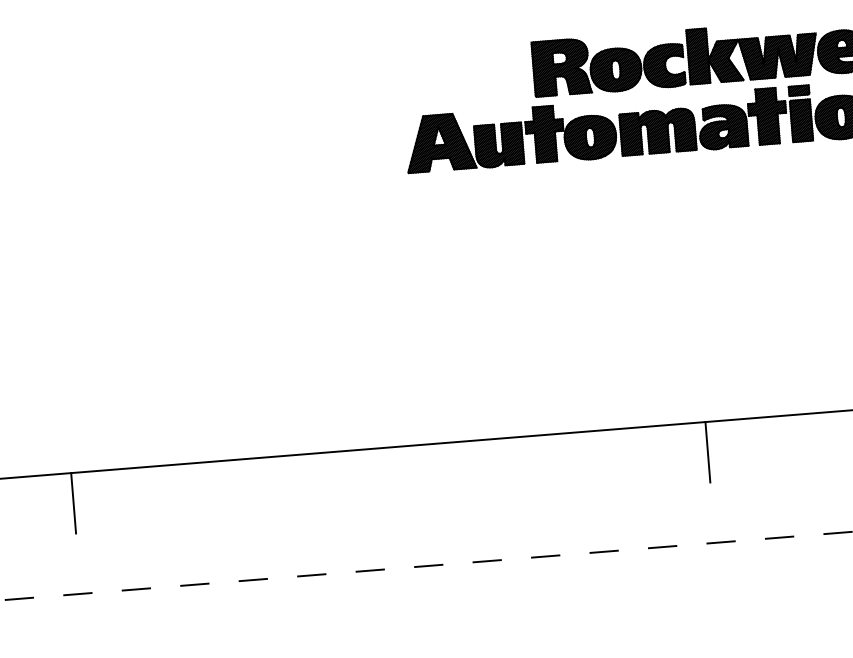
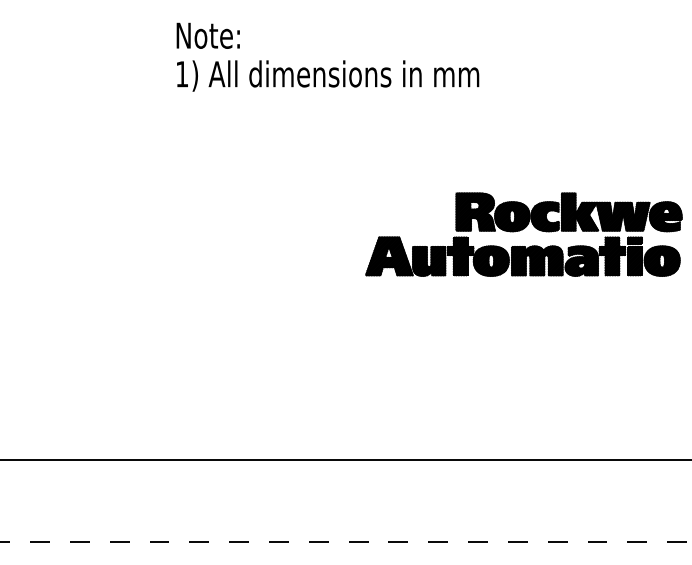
line: (707, 450) -> (553, 479), removed
line: (73, 501) -> (121, 479), removed

